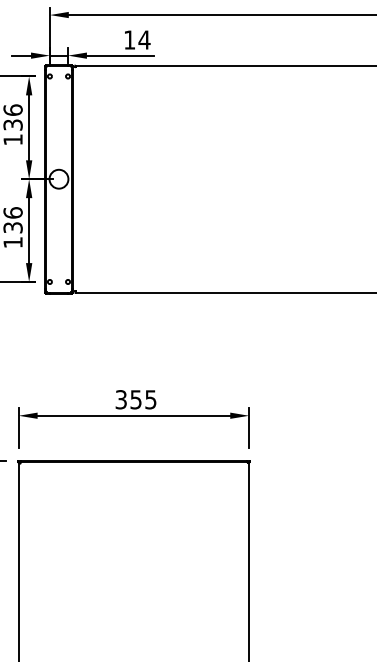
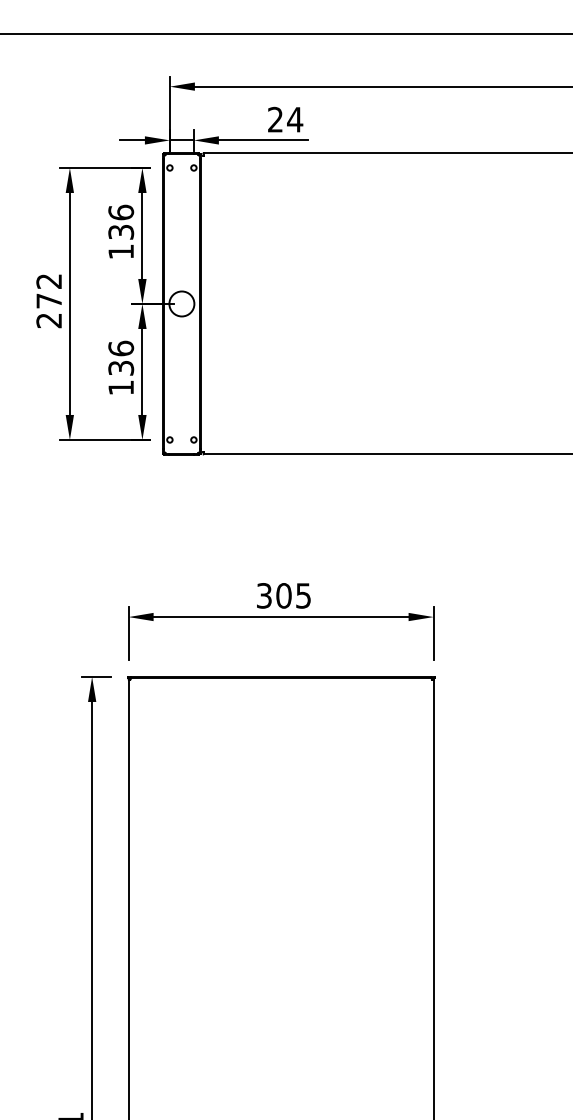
text: (129, 39) -> (275, 119), 14 -> 24
text: (135, 399) -> (283, 595), 355 -> 305

